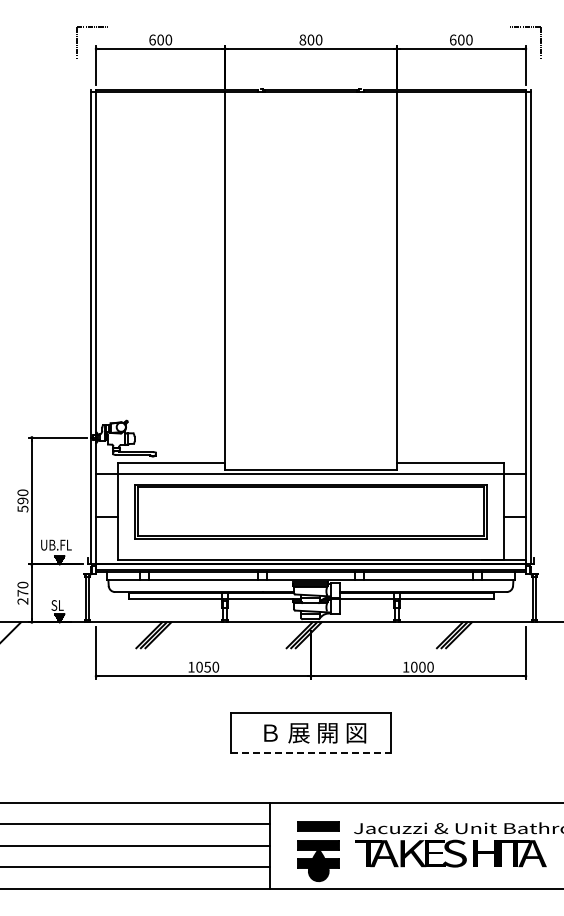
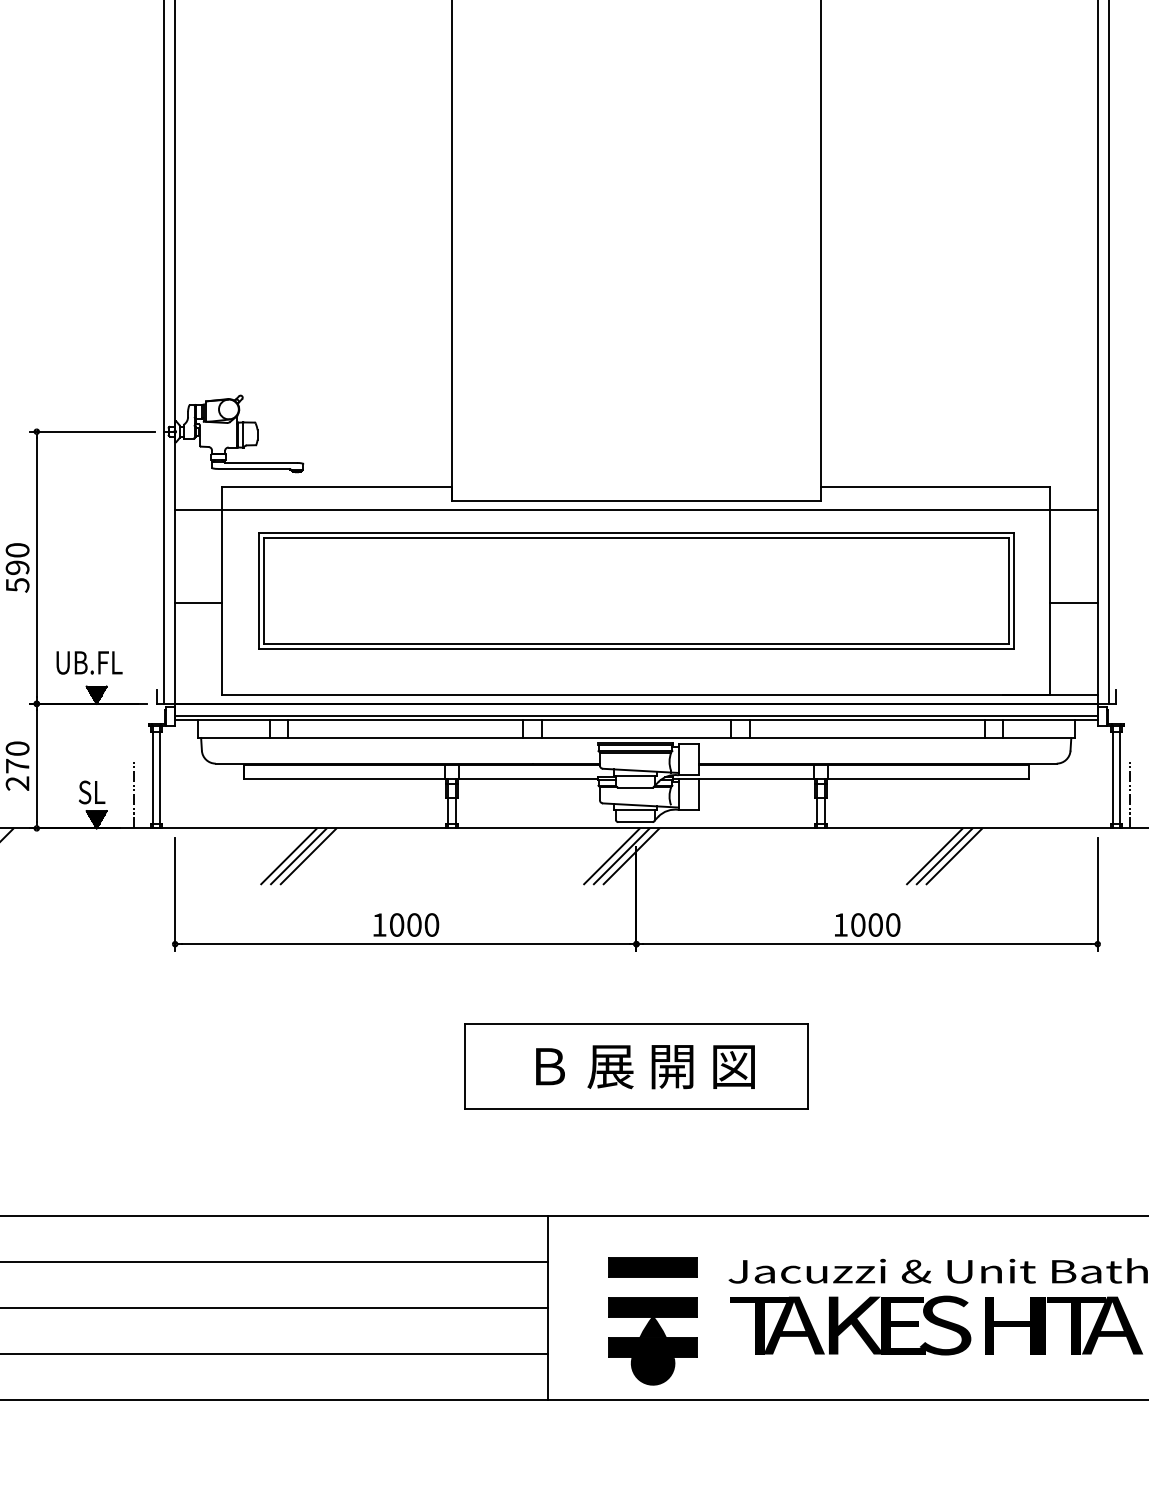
line: (76, 606) -> (132, 794), added
line: (540, 606) -> (1129, 794), added
text: (207, 666) -> (414, 923), 1050 -> 1000
line: (311, 752) -> (637, 1108), dashed -> solid

